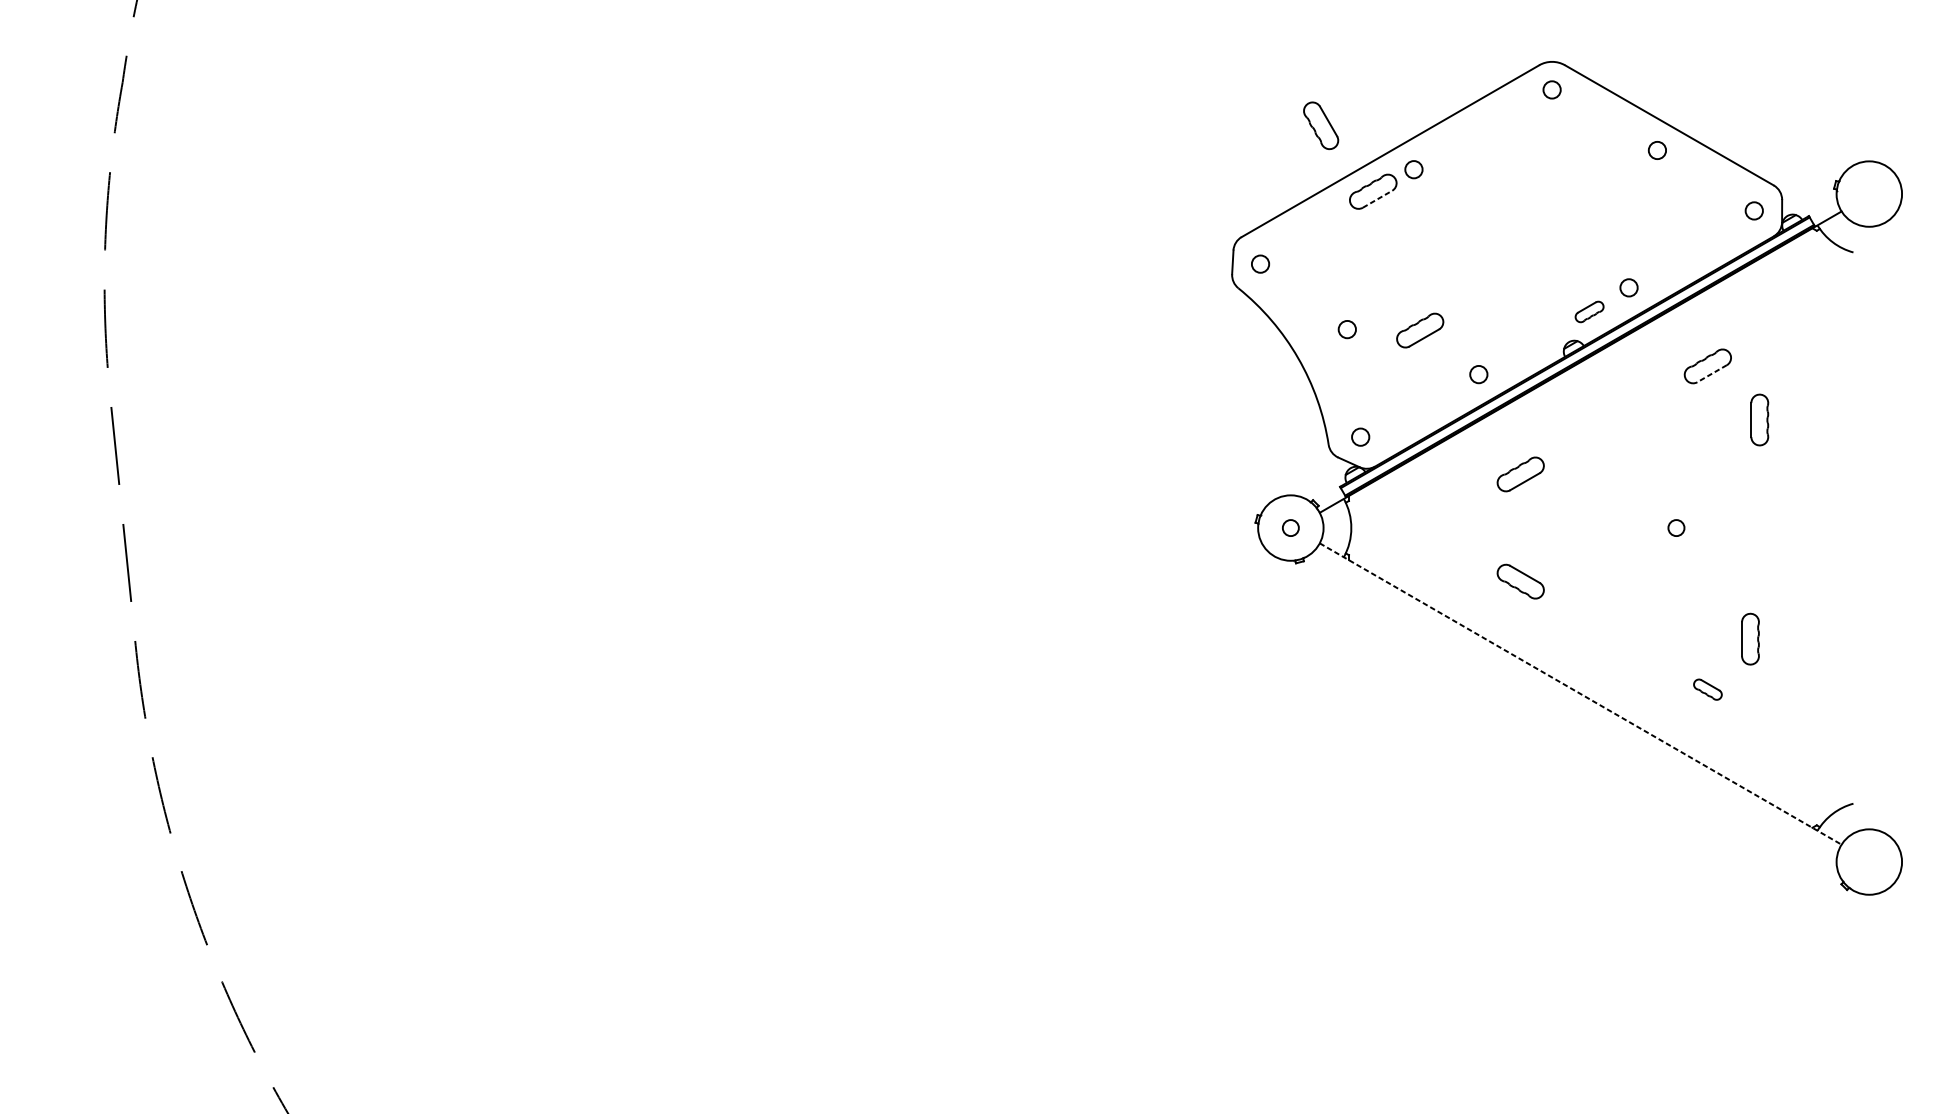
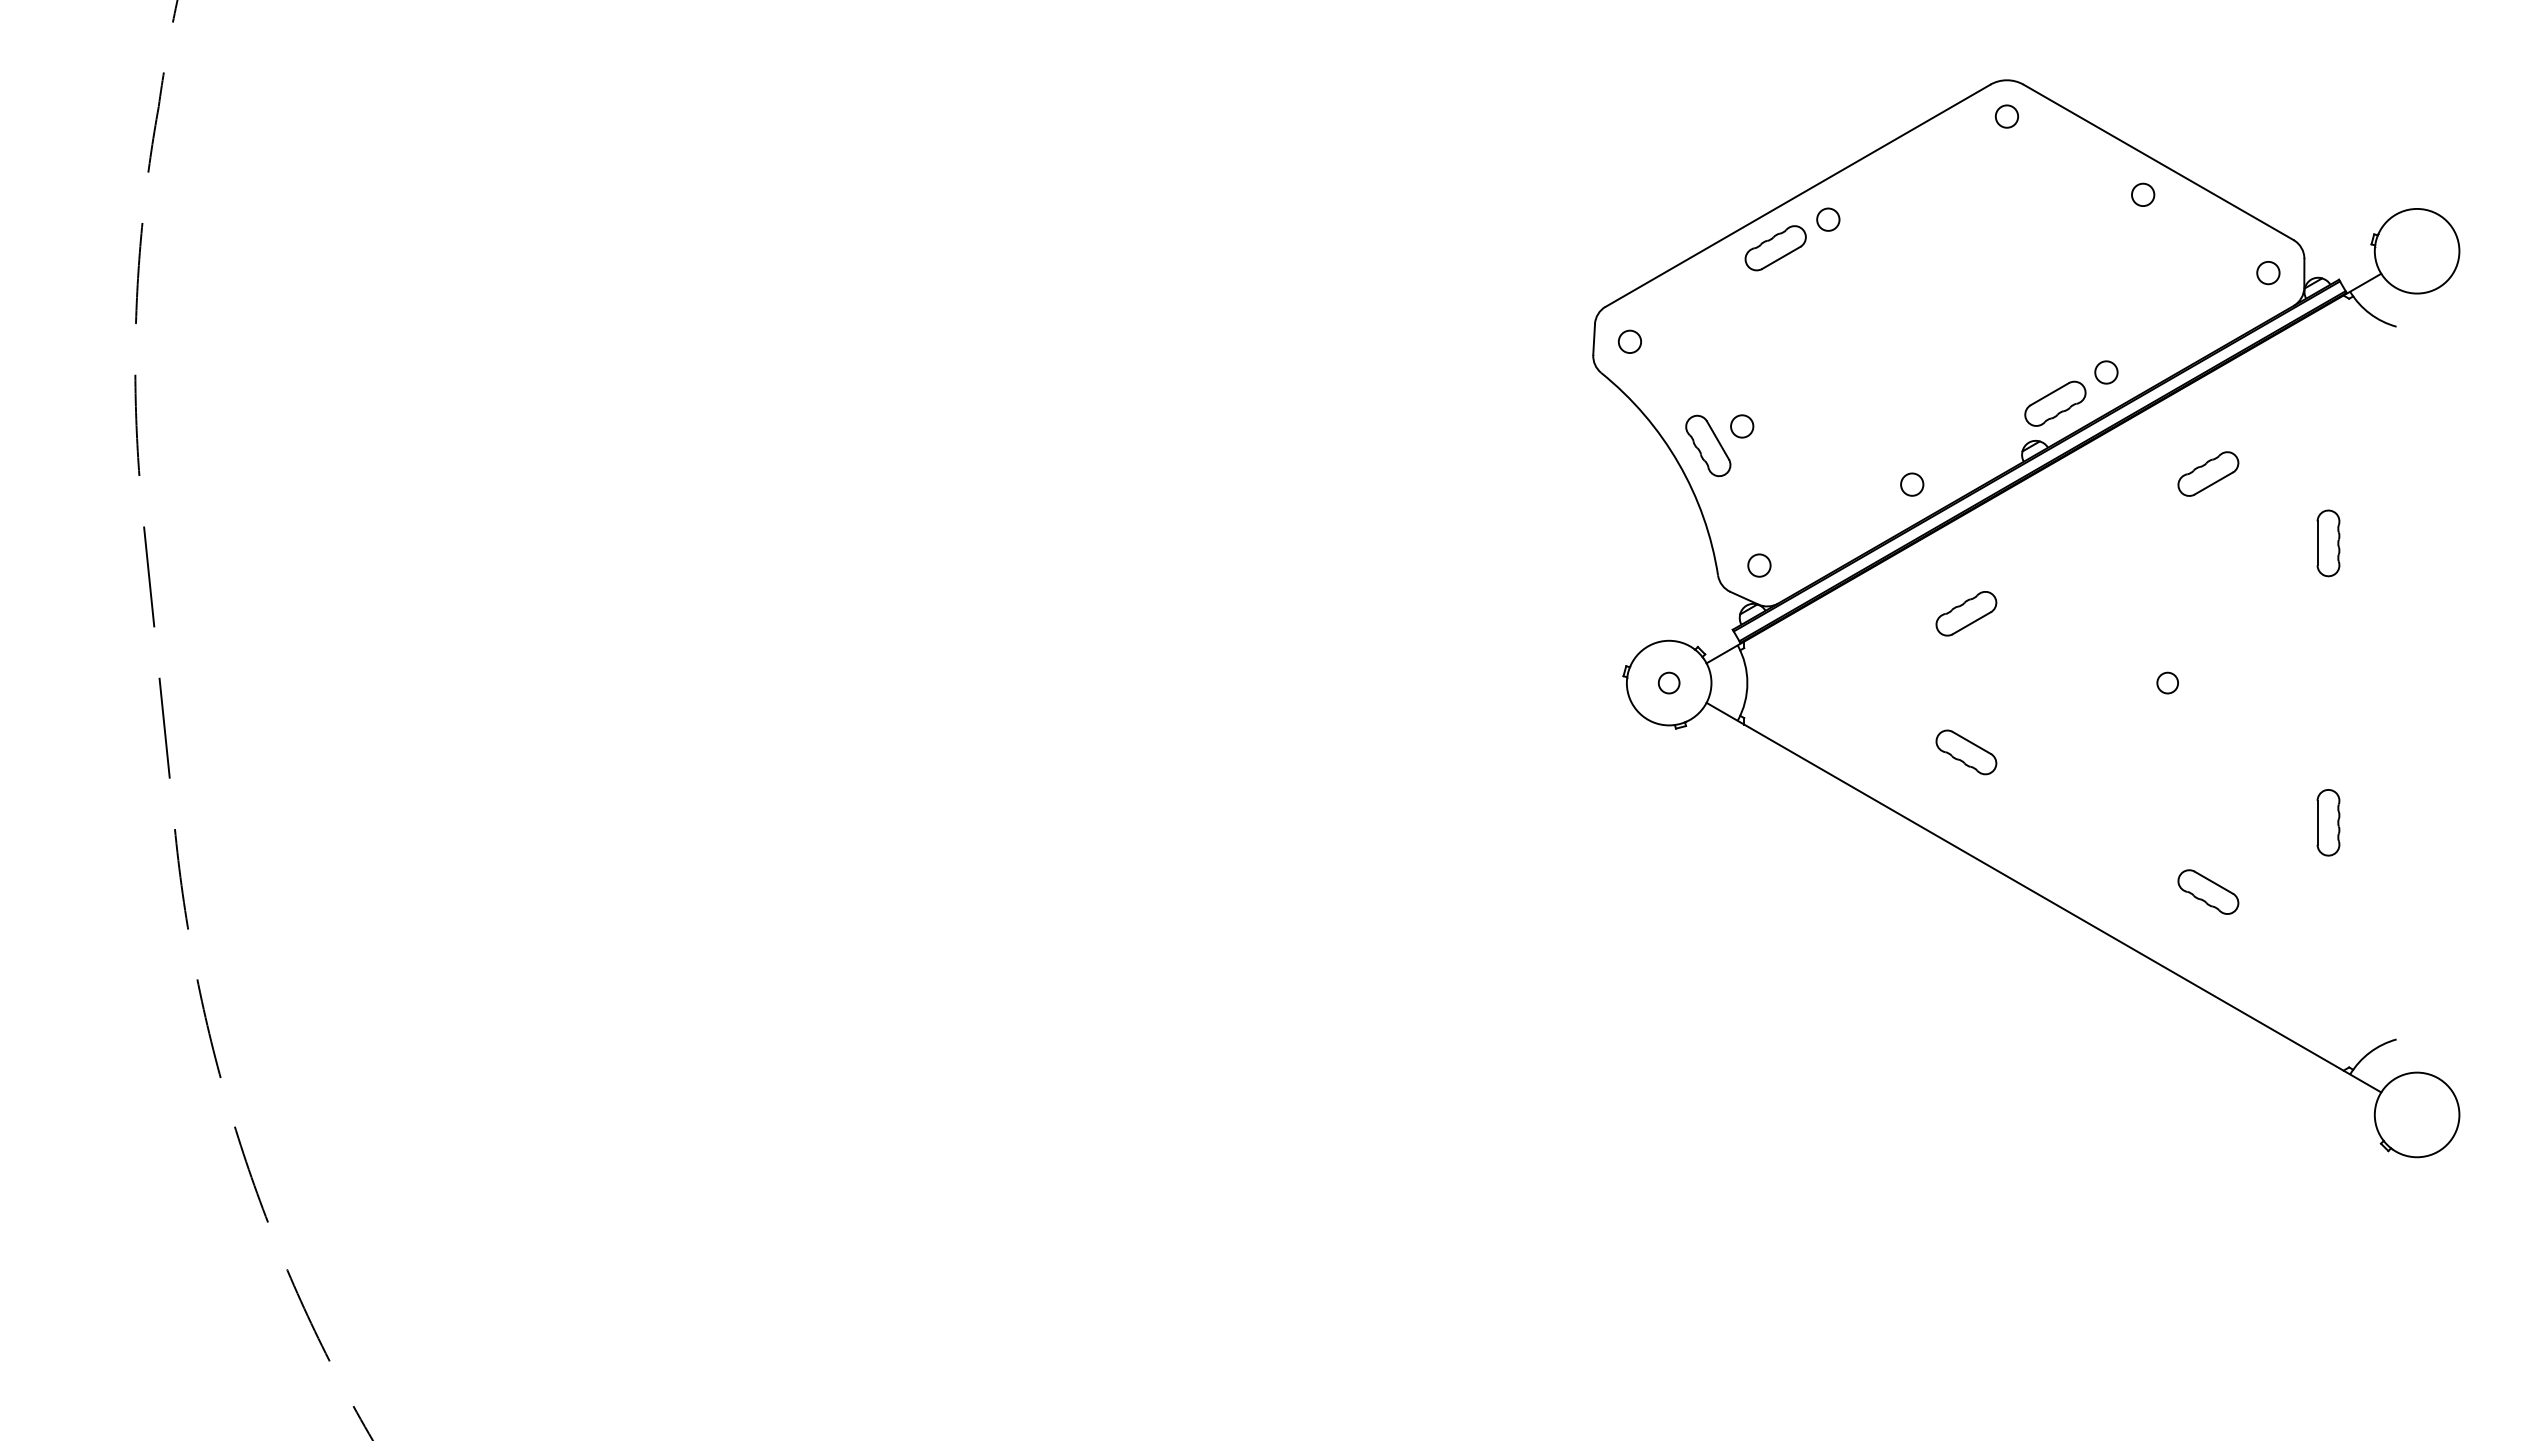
part: (1321, 125) -> (1708, 445), moved
line: (1377, 198) -> (1781, 257), dashed -> solid
part: (1589, 311) -> (2055, 403), size x1.67
part: (1420, 330) -> (1836, 427), removed
line: (1711, 373) -> (2213, 483), dashed -> solid
part: (1759, 420) -> (2328, 543), moved
part: (1750, 638) -> (2328, 822), moved
part: (1707, 689) -> (2208, 891), size x1.67
line: (1580, 693) -> (2043, 897), dashed -> solid

